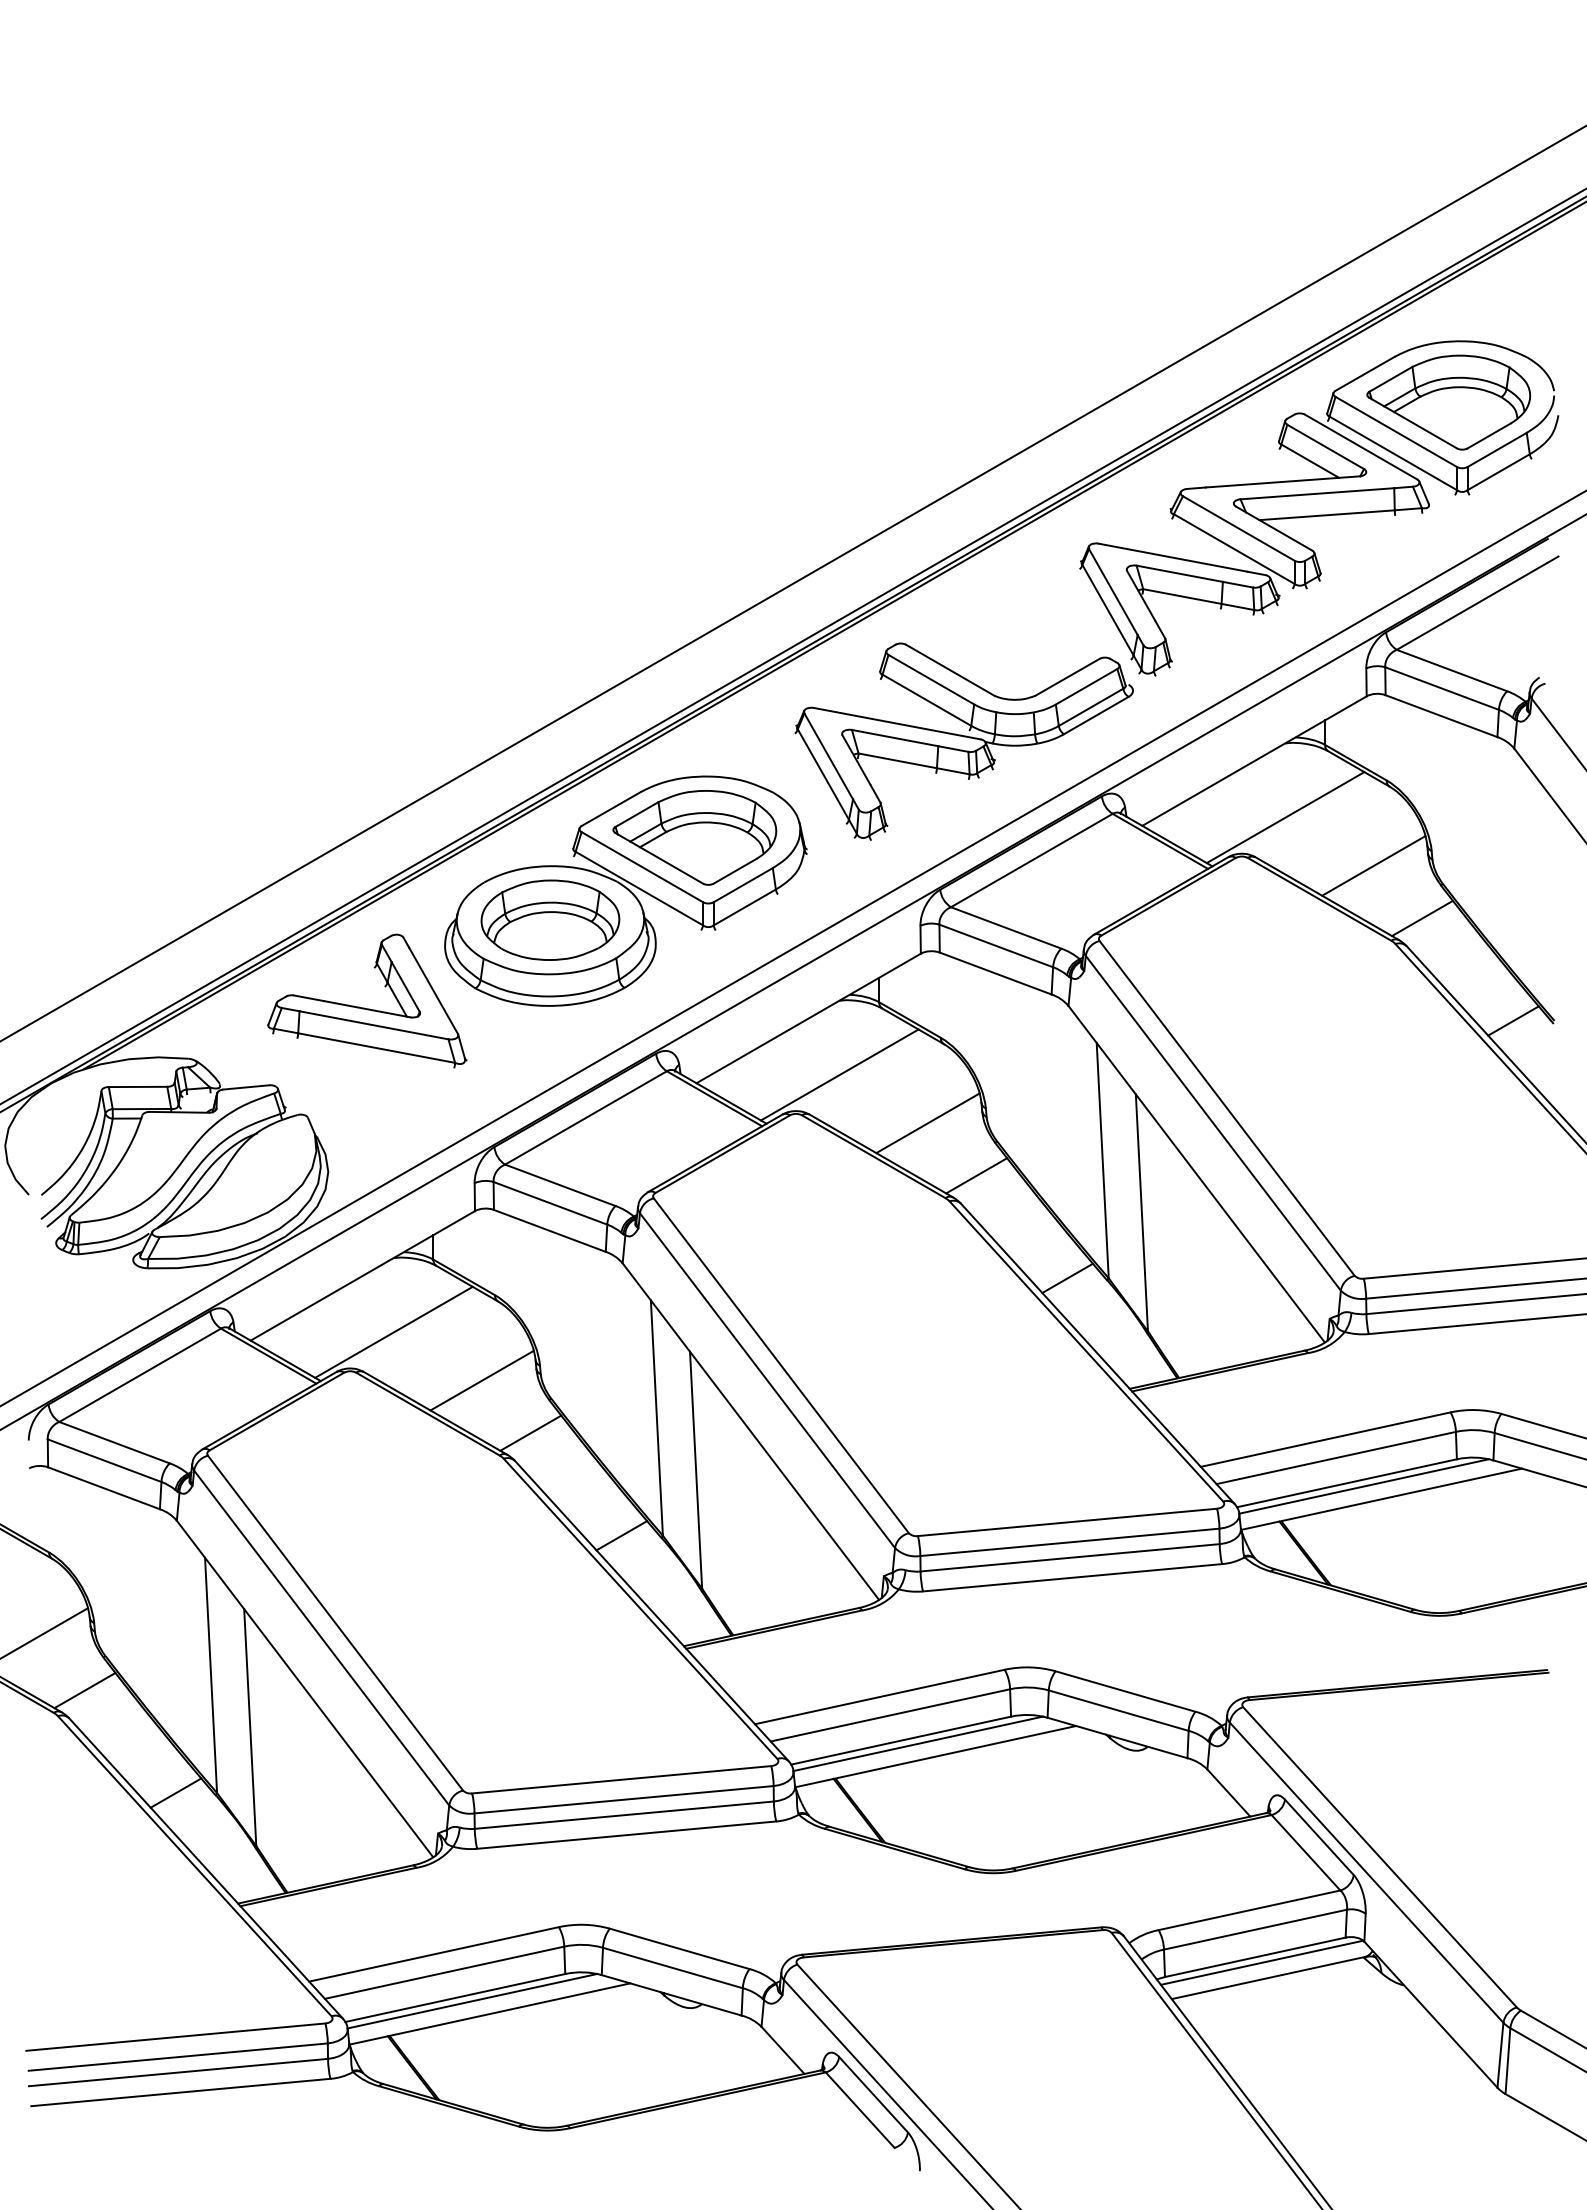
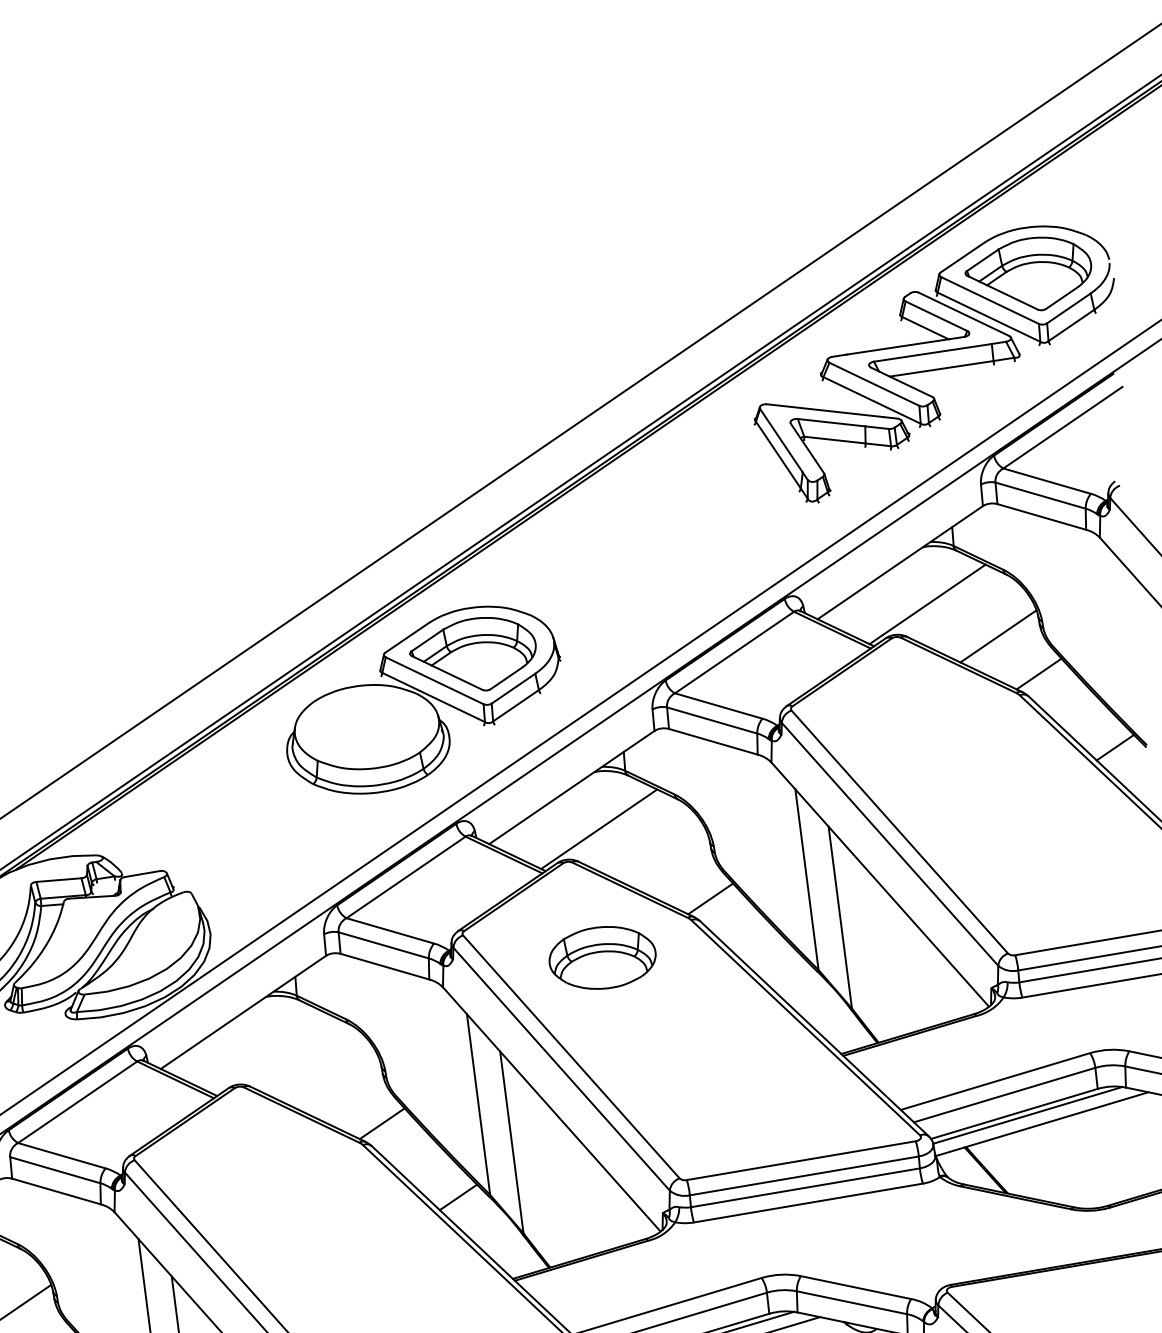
part: (963, 741) -> (674, 564), removed
part: (550, 919) -> (602, 957), moved
part: (364, 1007) -> (228, 805), removed
line: (927, 1123) -> (669, 861), removed
line: (1067, 1277) -> (786, 971), removed
line: (393, 1331) -> (270, 1053), removed
line: (481, 1380) -> (341, 1086), removed

